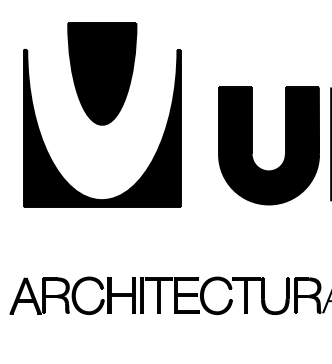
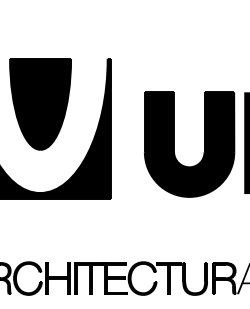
part: (102, 73) -> (40, 103), moved

